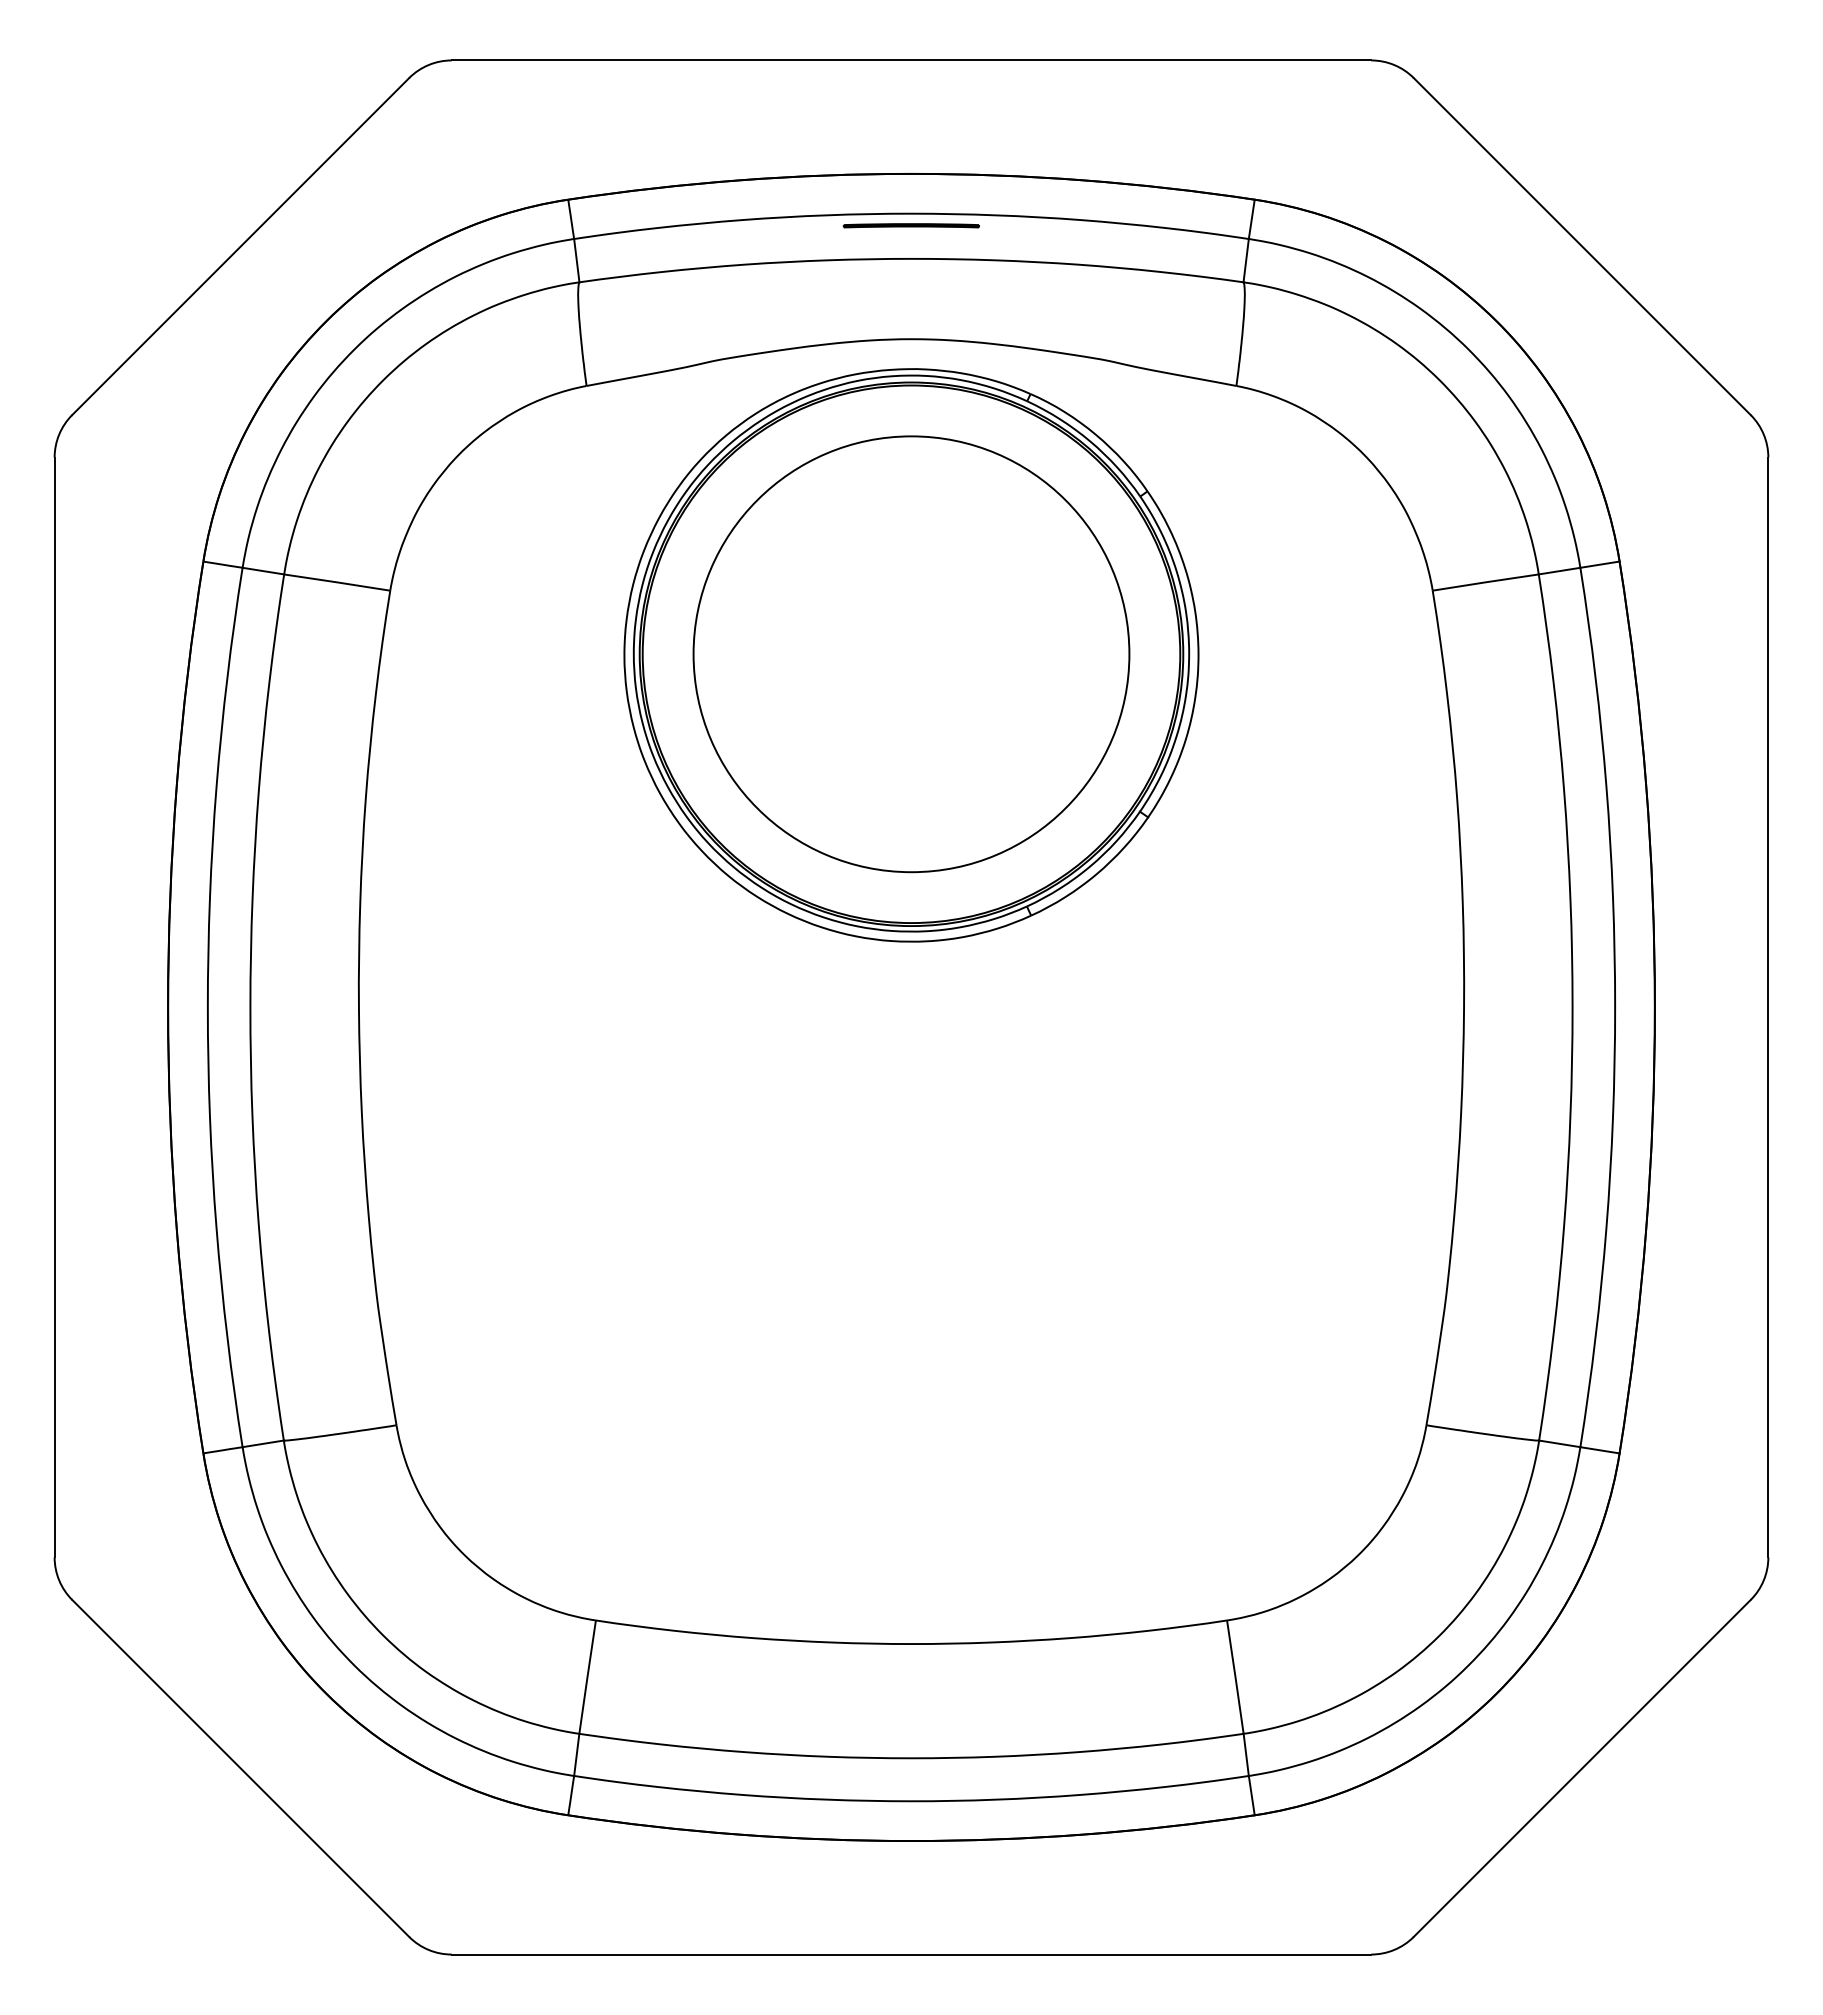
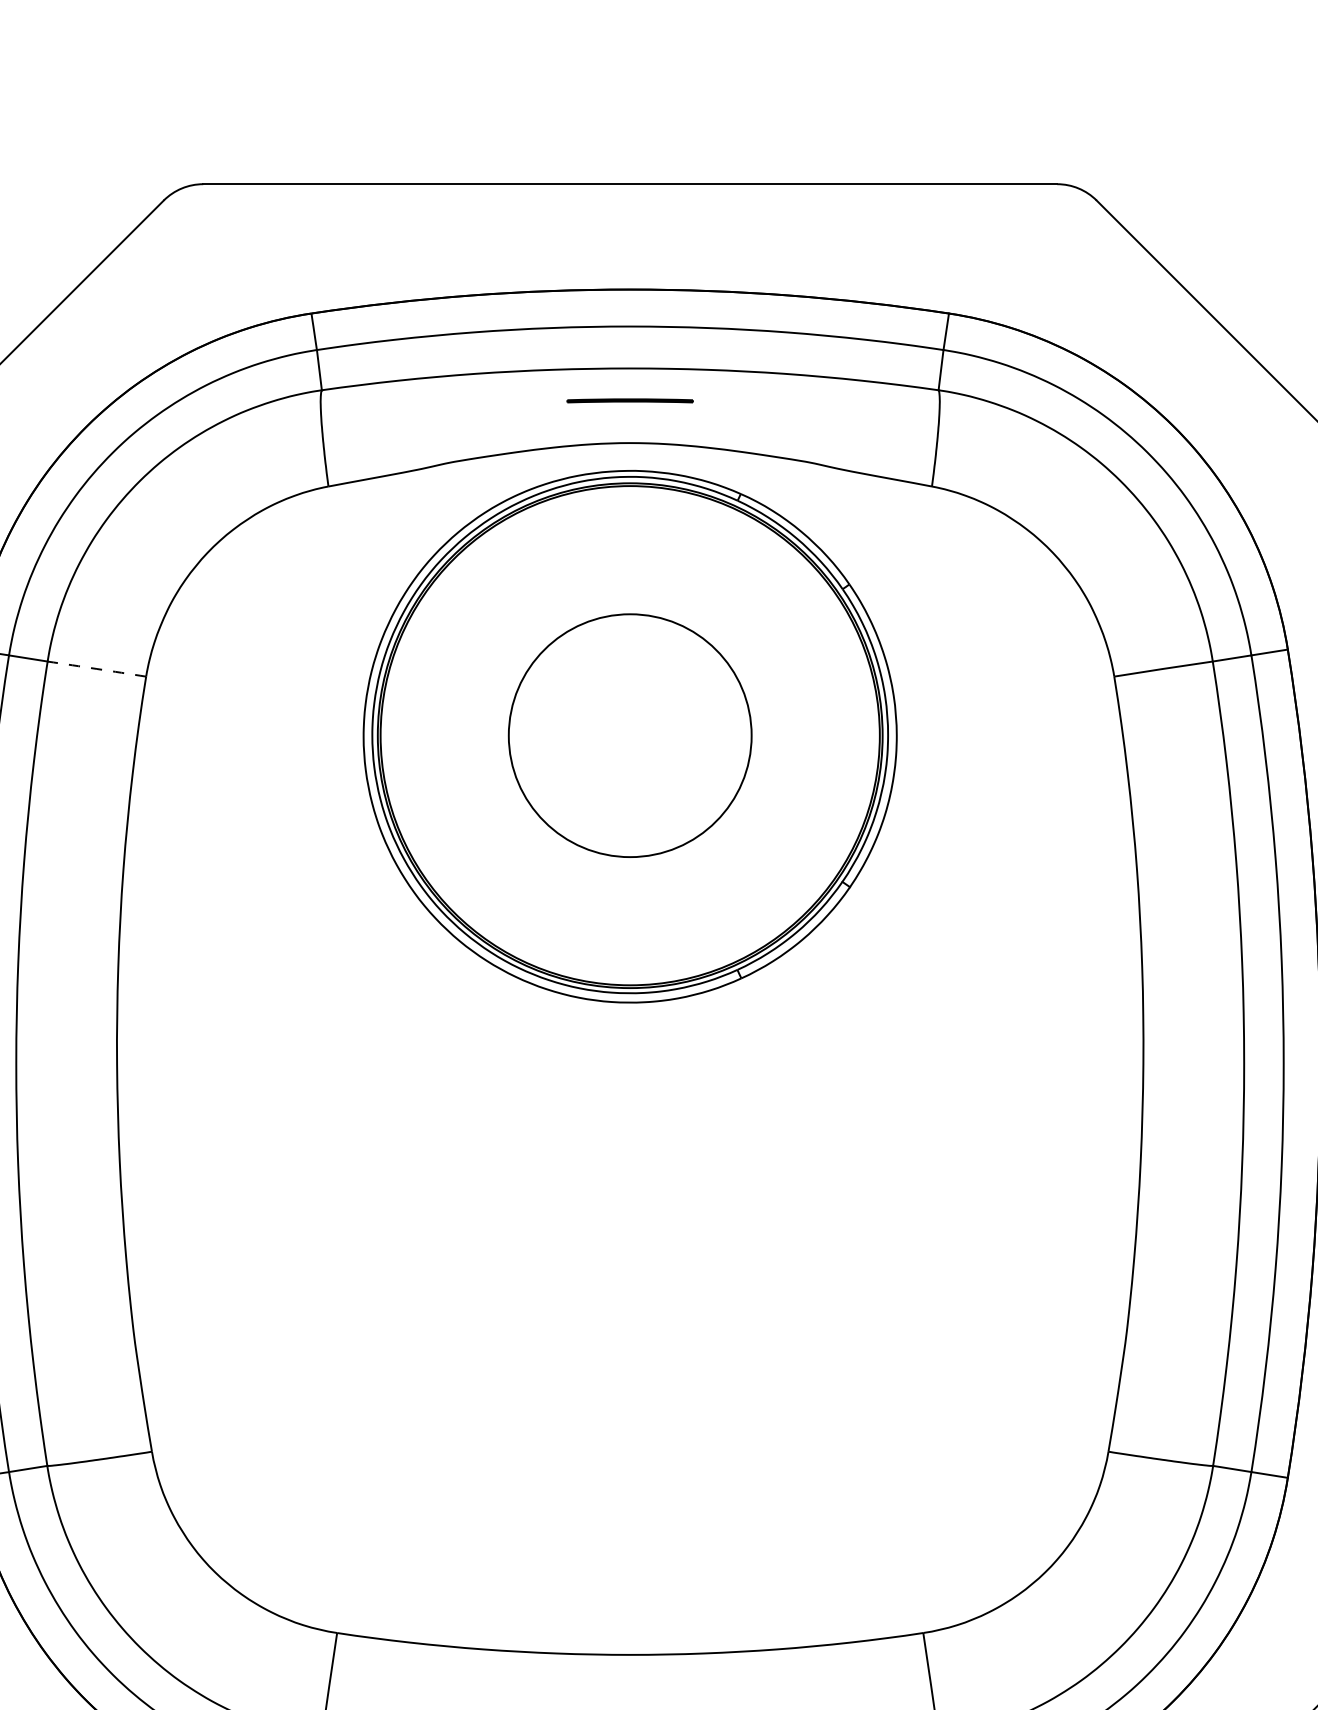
part: (910, 225) -> (629, 400), moved
arc: (337, 582) -> (97, 669), solid -> dashed
circle: (911, 654) -> (630, 735), size x0.6

